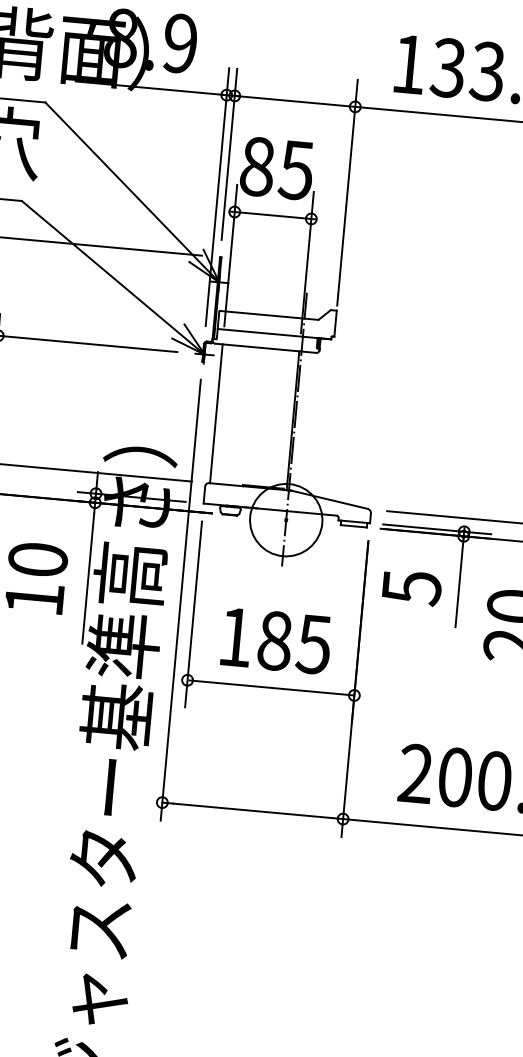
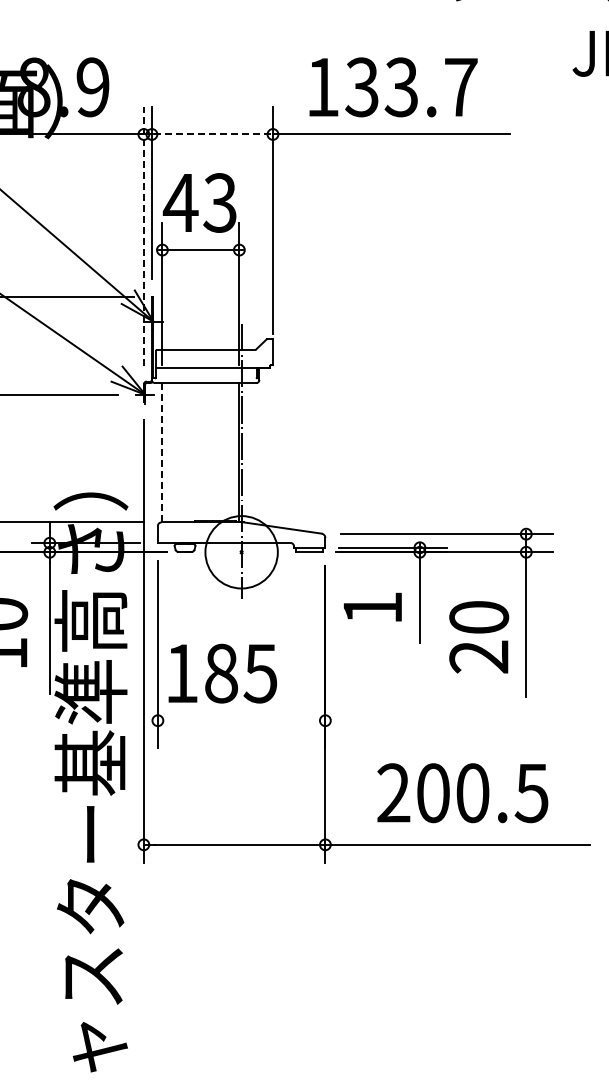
line: (295, 101) -> (212, 134), solid -> dashed
text: (275, 167) -> (199, 202), 85 -> 43
line: (217, 196) -> (143, 236), solid -> dashed
line: (216, 413) -> (162, 452), solid -> dashed
text: (411, 587) -> (372, 608), 5 -> 1
text: (276, 640) -> (222, 673), moved
line: (270, 687) -> (241, 720), removed

